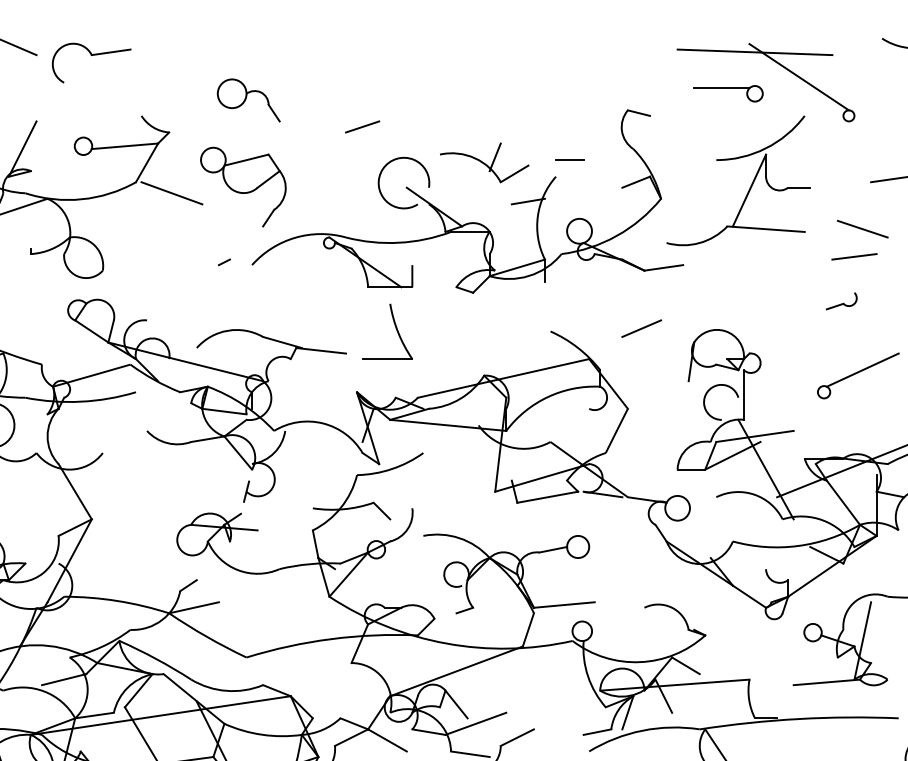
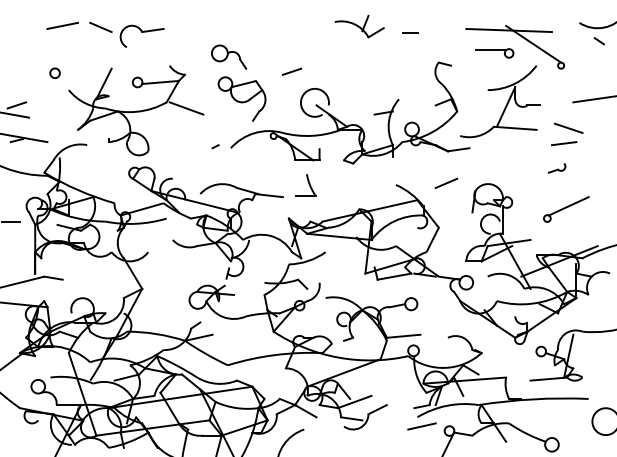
line: (569, 158) -> (410, 32), moved
part: (484, 162) -> (359, 26), moved
part: (242, 186) -> (241, 98), moved
part: (386, 330) -> (305, 184), size x0.7

